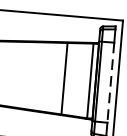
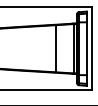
line: (111, 83) -> (87, 49), dashed -> solid

